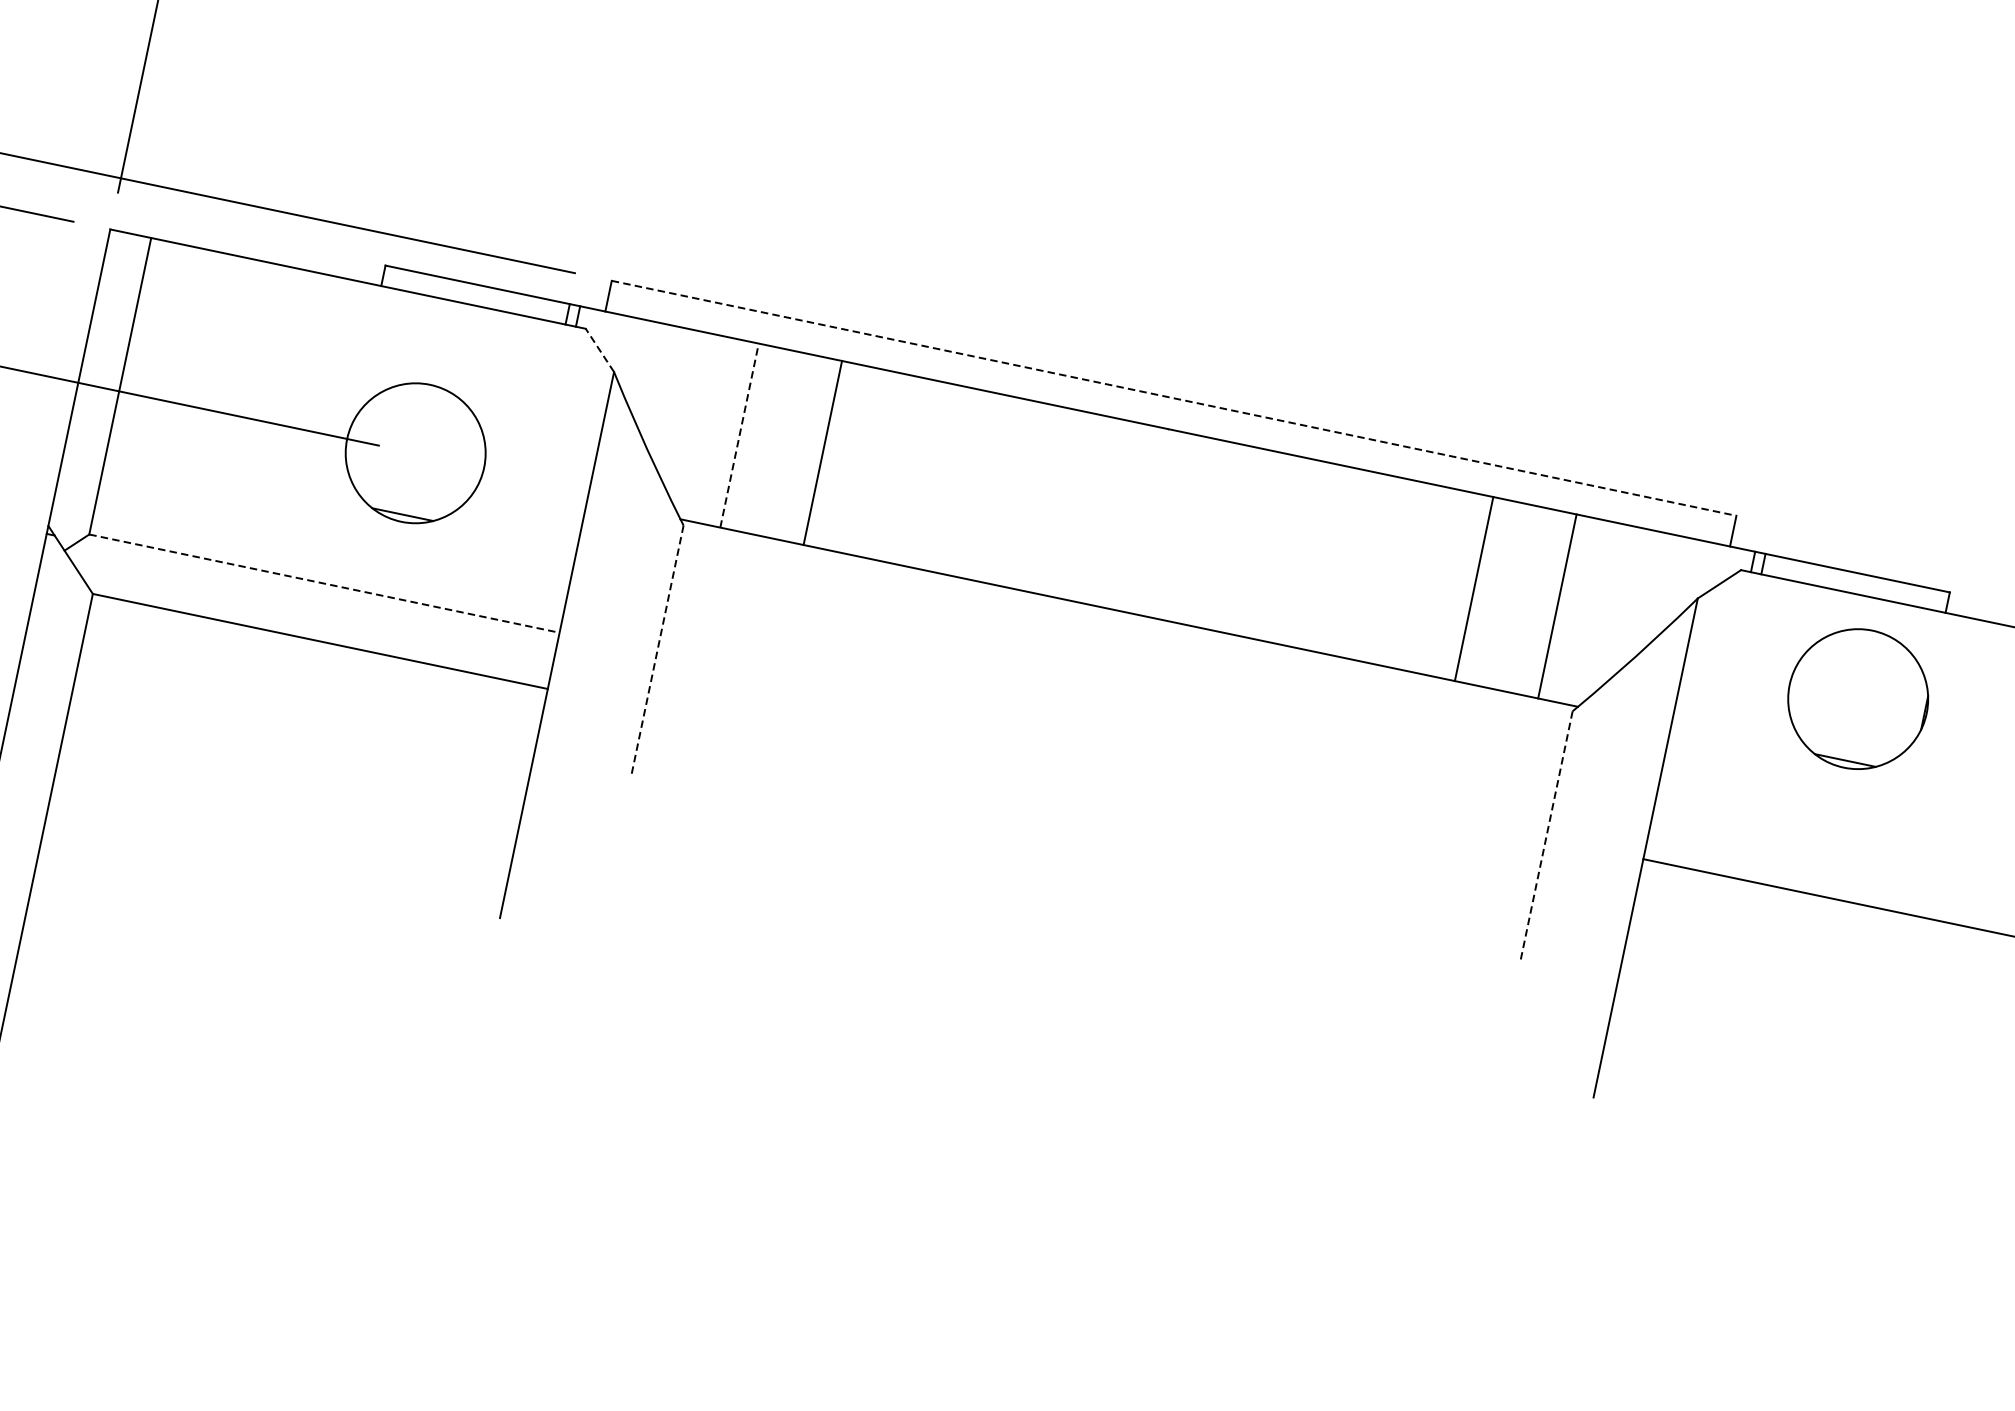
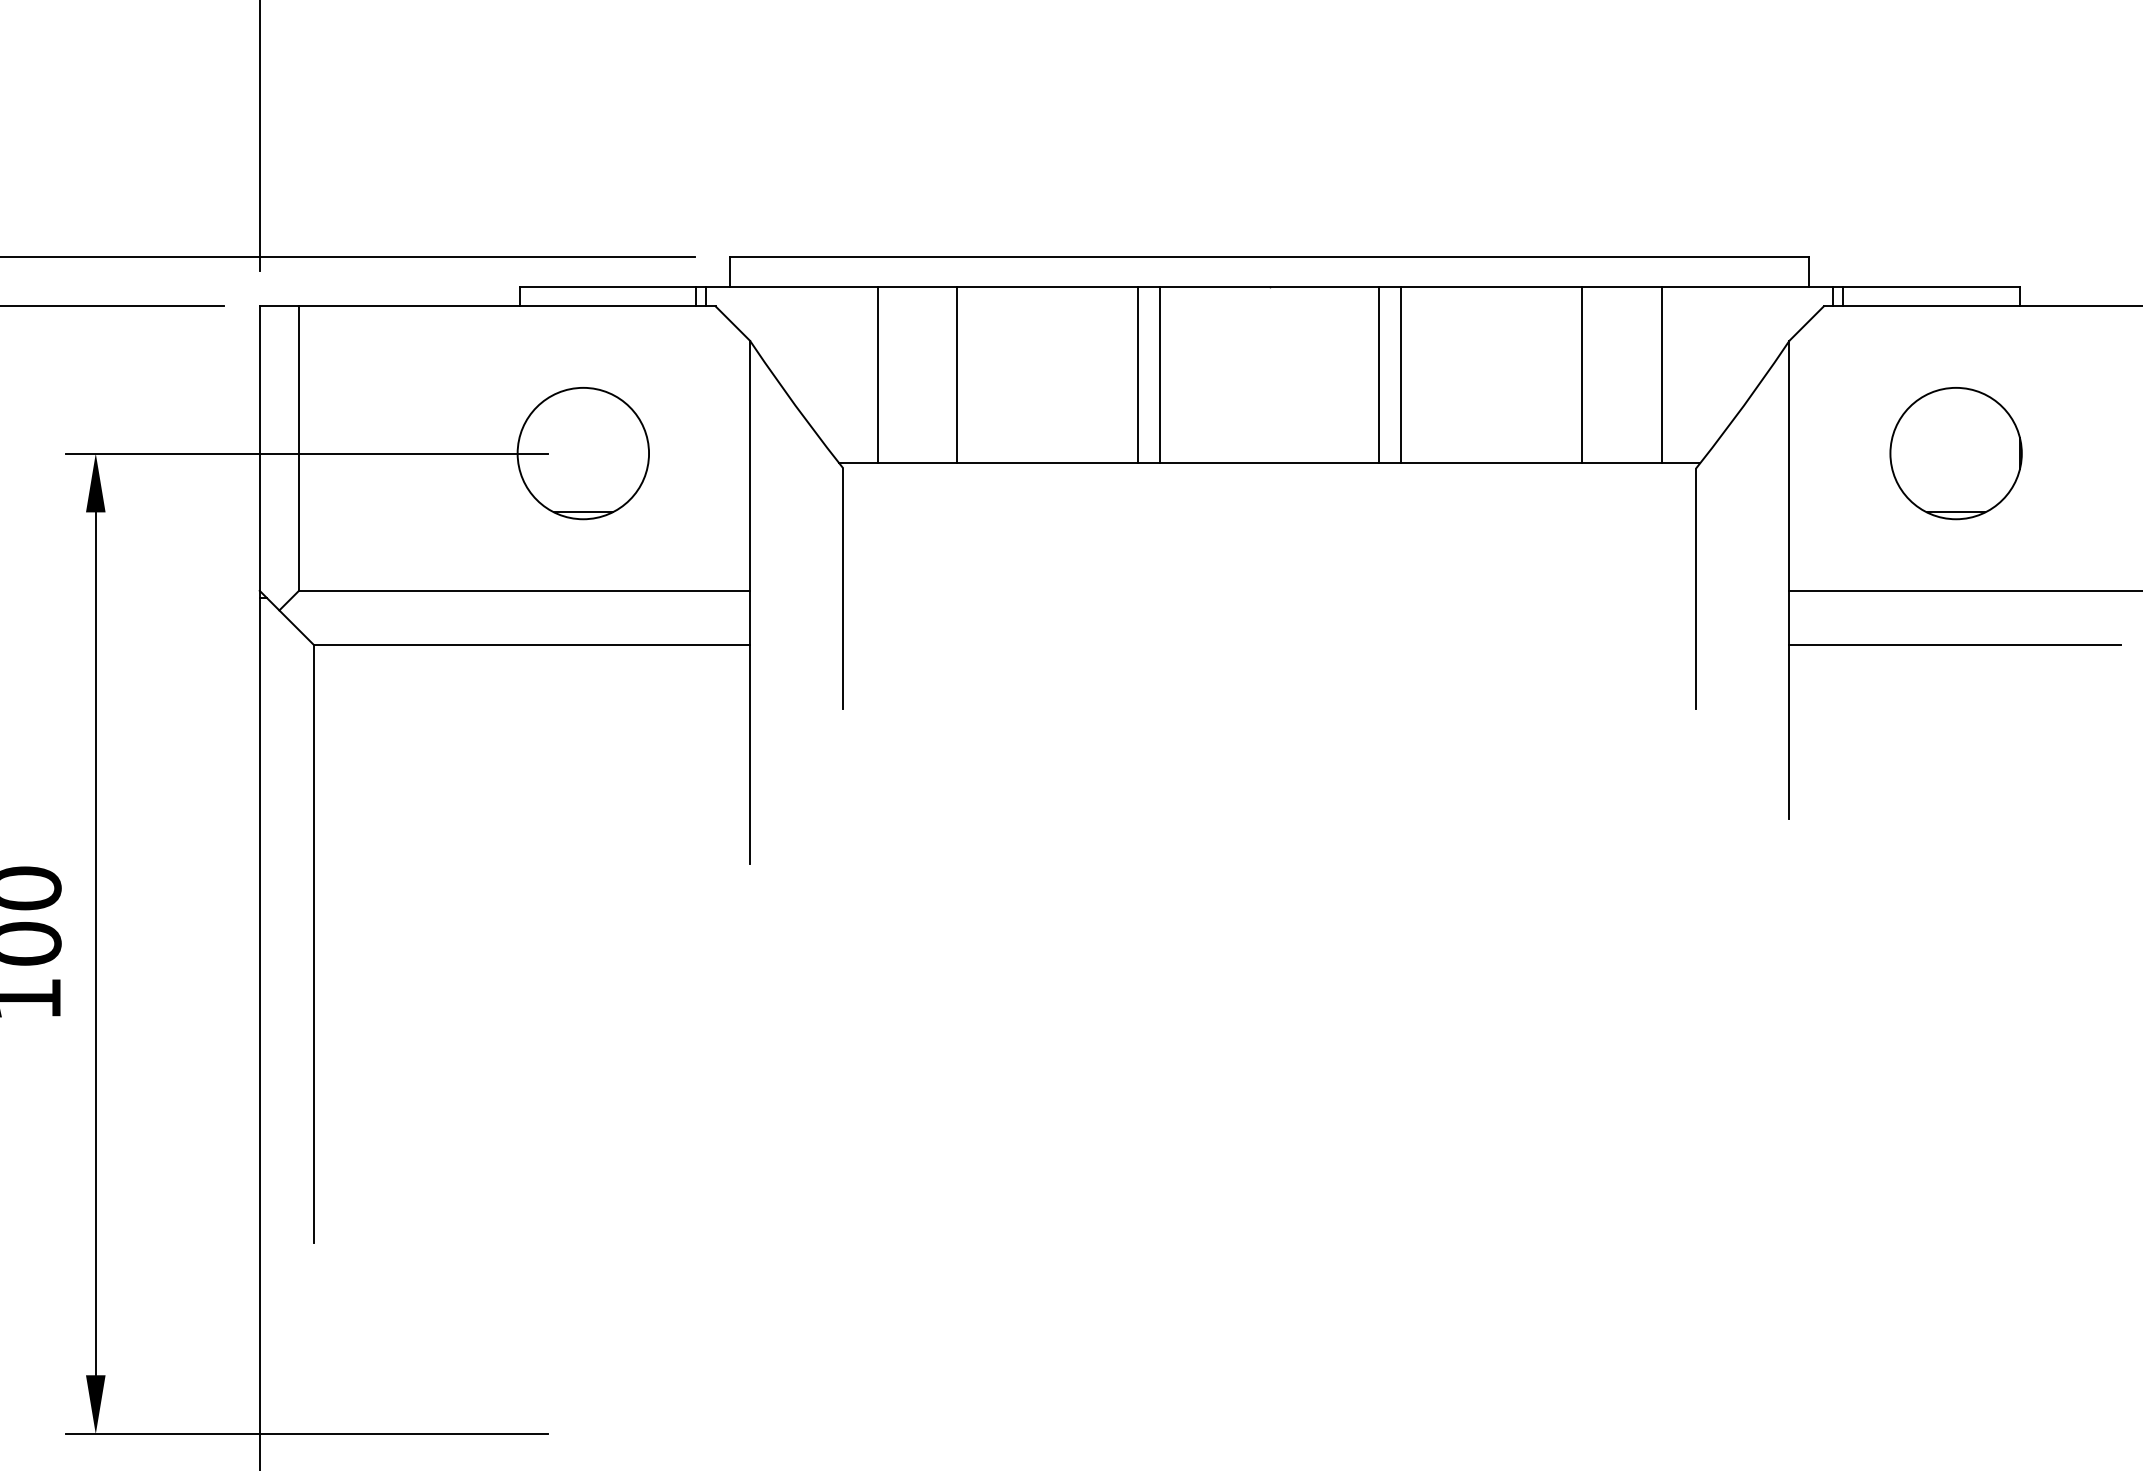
line: (599, 350) -> (732, 323), dashed -> solid
line: (1174, 398) -> (1270, 257), dashed -> solid
line: (739, 434) -> (877, 374), dashed -> solid
line: (1011, 491) -> (1138, 374), added
line: (1034, 496) -> (1160, 374), added
line: (1263, 544) -> (1379, 374), added
line: (1285, 549) -> (1401, 374), added
line: (324, 583) -> (524, 590), dashed -> solid
line: (657, 650) -> (843, 588), dashed -> solid
part: (1857, 698) -> (1955, 453), moved
line: (1546, 836) -> (1696, 588), dashed -> solid
line: (1804, 951) -> (1955, 644), added

